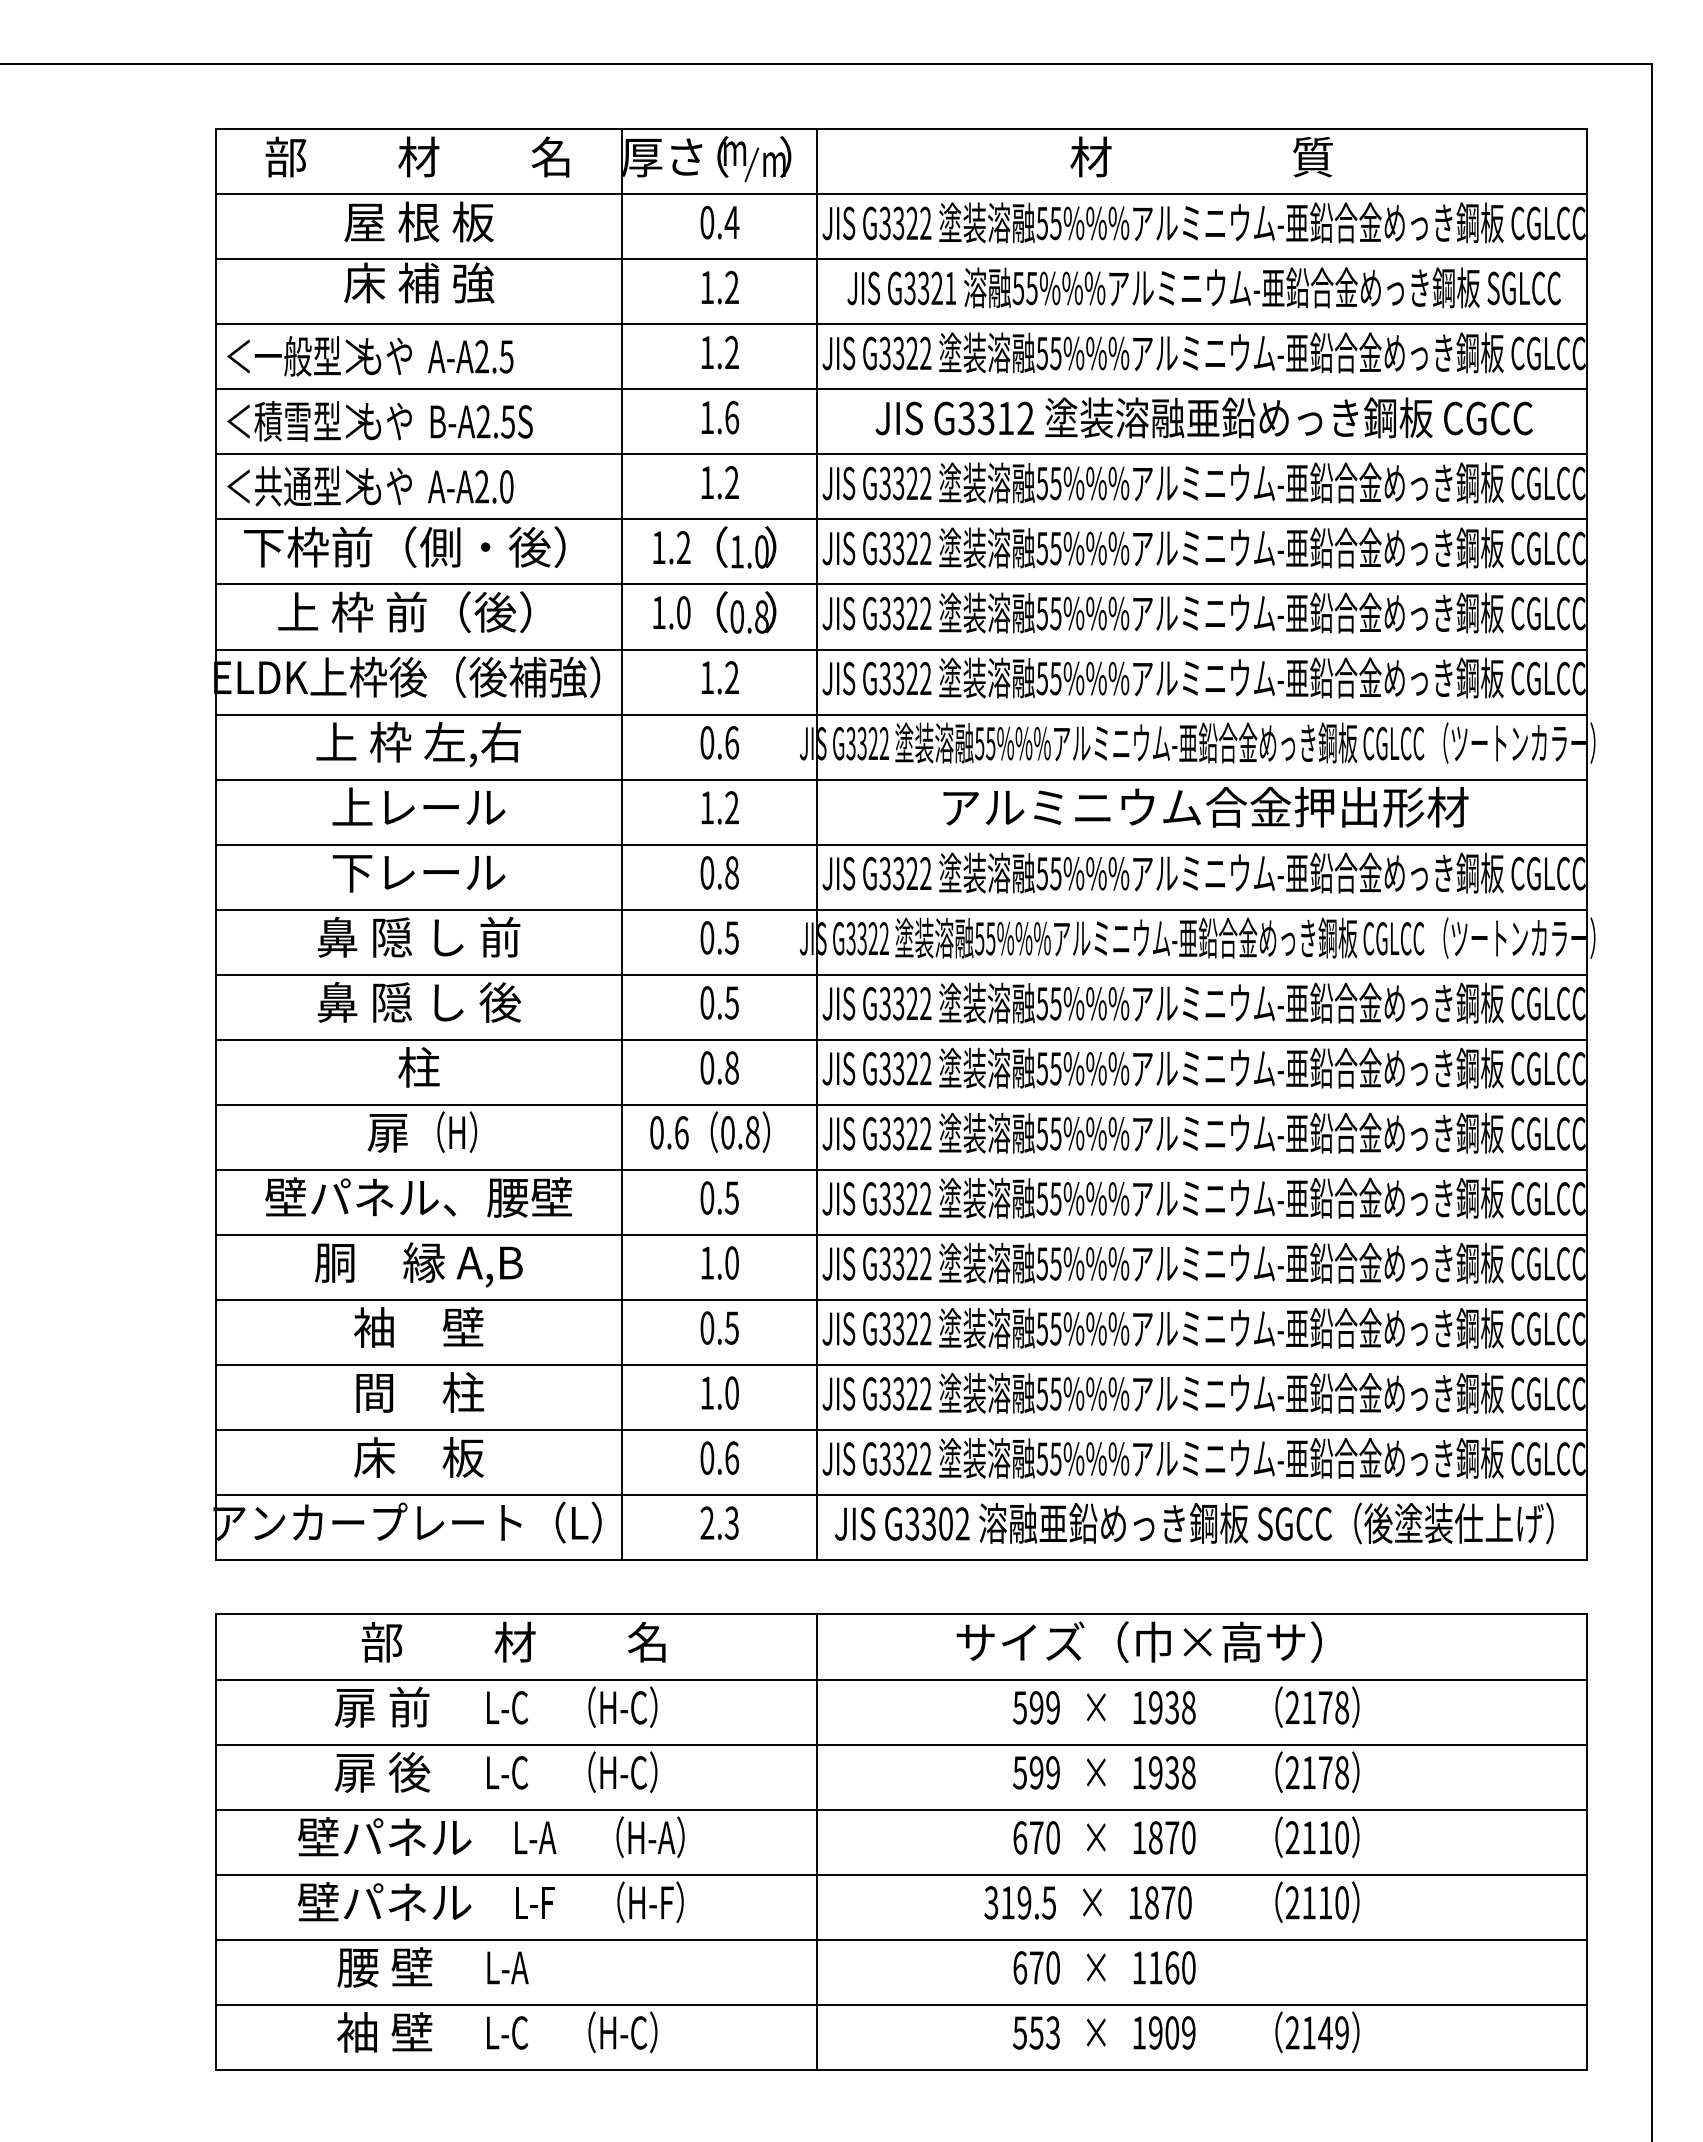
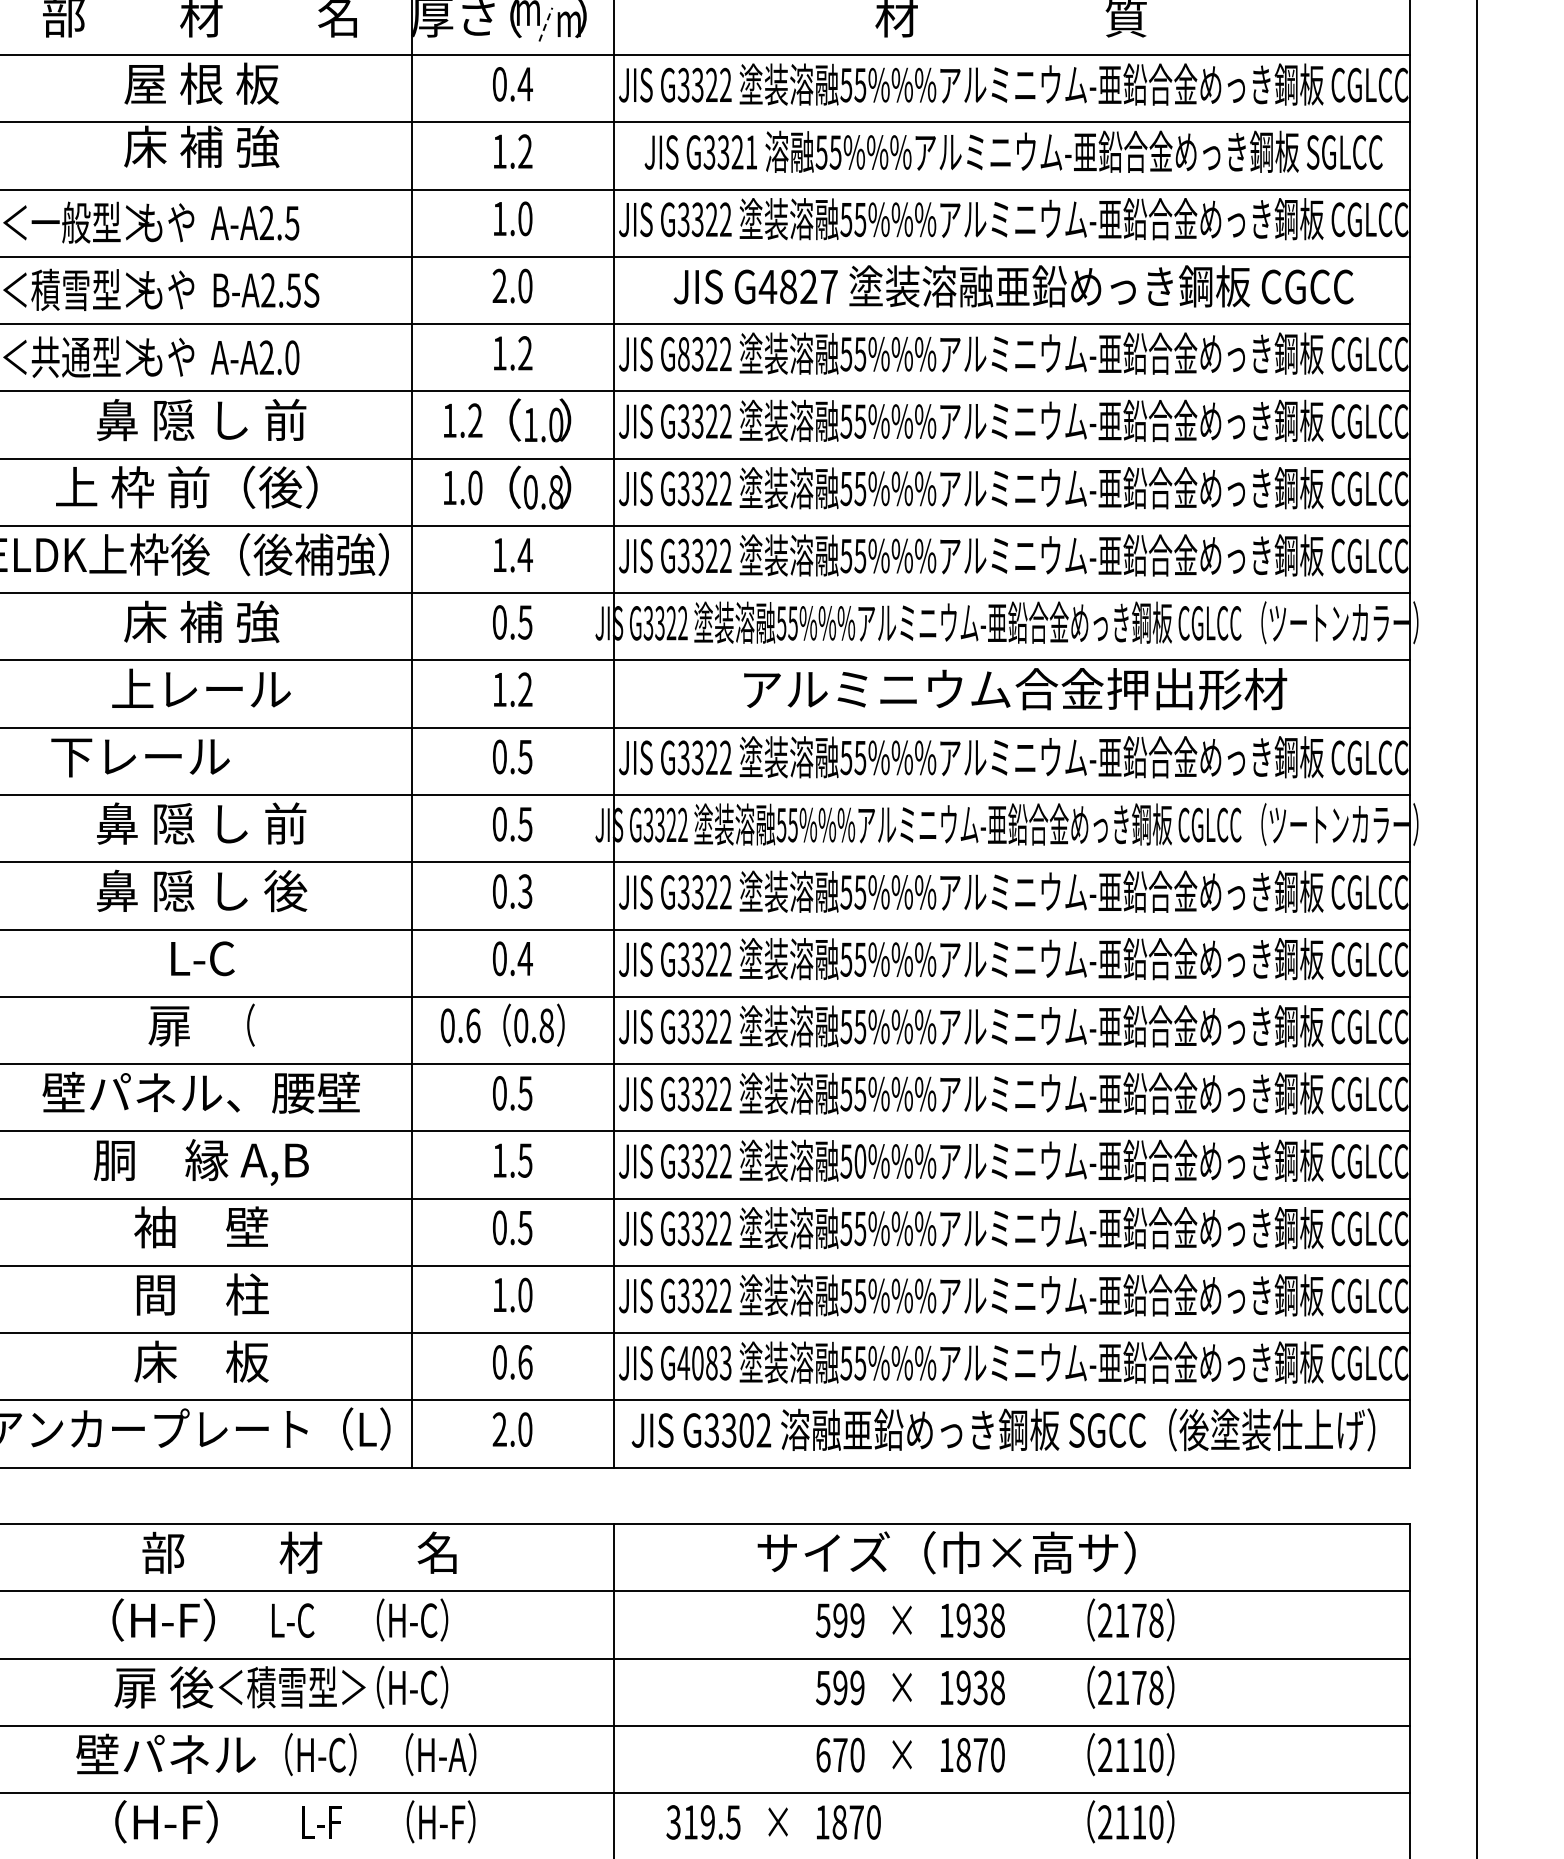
line: (752, 164) -> (546, 24), solid -> dashed
text: (731, 352) -> (524, 218), 1.2 -> 1.0
text: (719, 417) -> (512, 285), 1.6 -> 2.0
text: (995, 418) -> (797, 286), G3312 -> G4827
text: (884, 483) -> (683, 354), G3322 -> G8322
text: (404, 547) -> (186, 420), 下枠前（側・後） -> 鼻 隠 し 前
text: (731, 677) -> (524, 554), 1.2 -> 1.4
text: (731, 742) -> (524, 622), 0.6 -> 0.5
text: (418, 744) -> (201, 624), 上 枠 左,右 -> 床 補 強
text: (731, 872) -> (524, 756), 0.8 -> 0.5
text: (418, 873) -> (140, 757), moved
text: (731, 1002) -> (524, 891), 0.5 -> 0.3
text: (420, 1067) -> (203, 958), 柱 -> L-C
text: (731, 1067) -> (524, 958), 0.8 -> 0.4
text: (457, 1131) -> (241, 1024), （H） -> （
text: (731, 1262) -> (524, 1160), 1.0 -> 1.5
text: (1055, 1263) -> (859, 1161), 55%%% -> 50%%%
text: (905, 1458) -> (704, 1362), G3322 -> G4083
text: (731, 1522) -> (524, 1428), 2.3 -> 2.0
text: (381, 1707) -> (162, 1620), 扉 前 -> （H-F）
text: (506, 1771) -> (292, 1686), L-C -> ＜積雪型＞
text: (533, 1837) -> (320, 1754), L-A -> （H-C）
text: (384, 1902) -> (165, 1822), 壁パネル -> （H-F）
text: (1087, 1902) -> (773, 1822), moved

